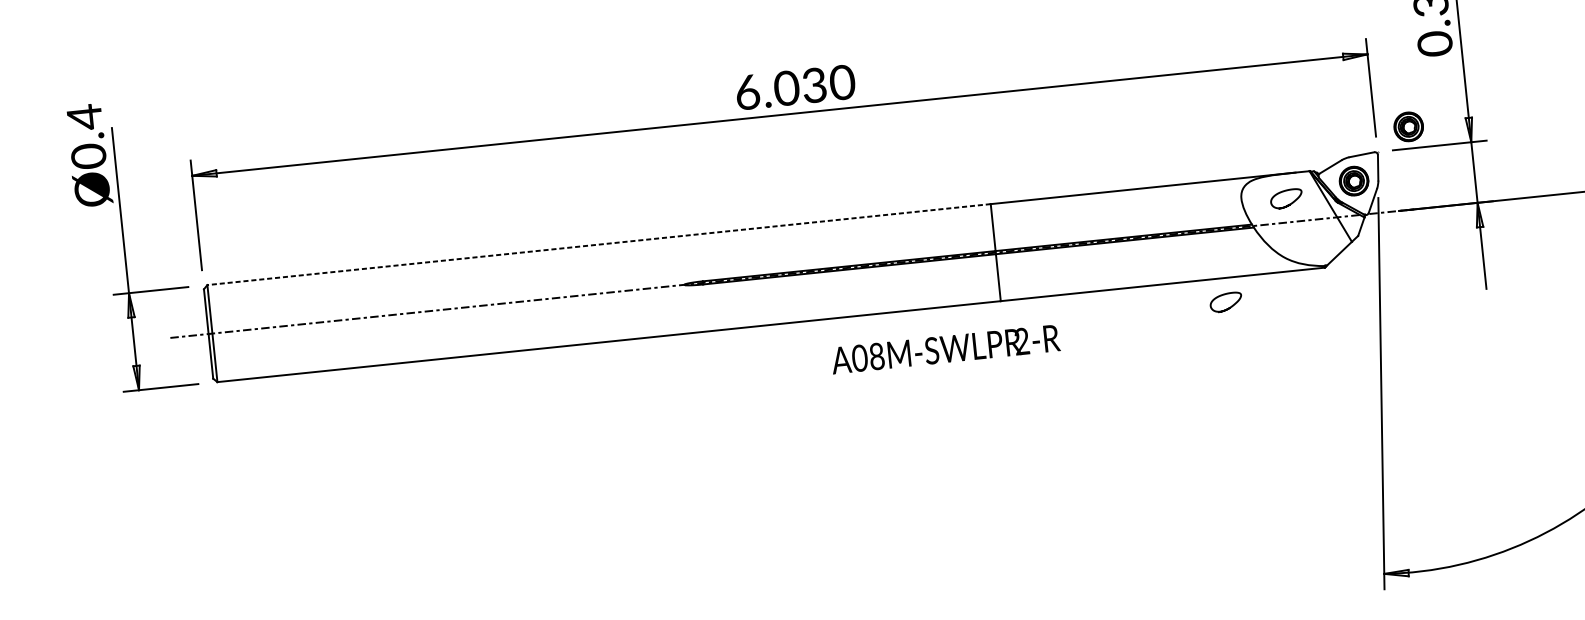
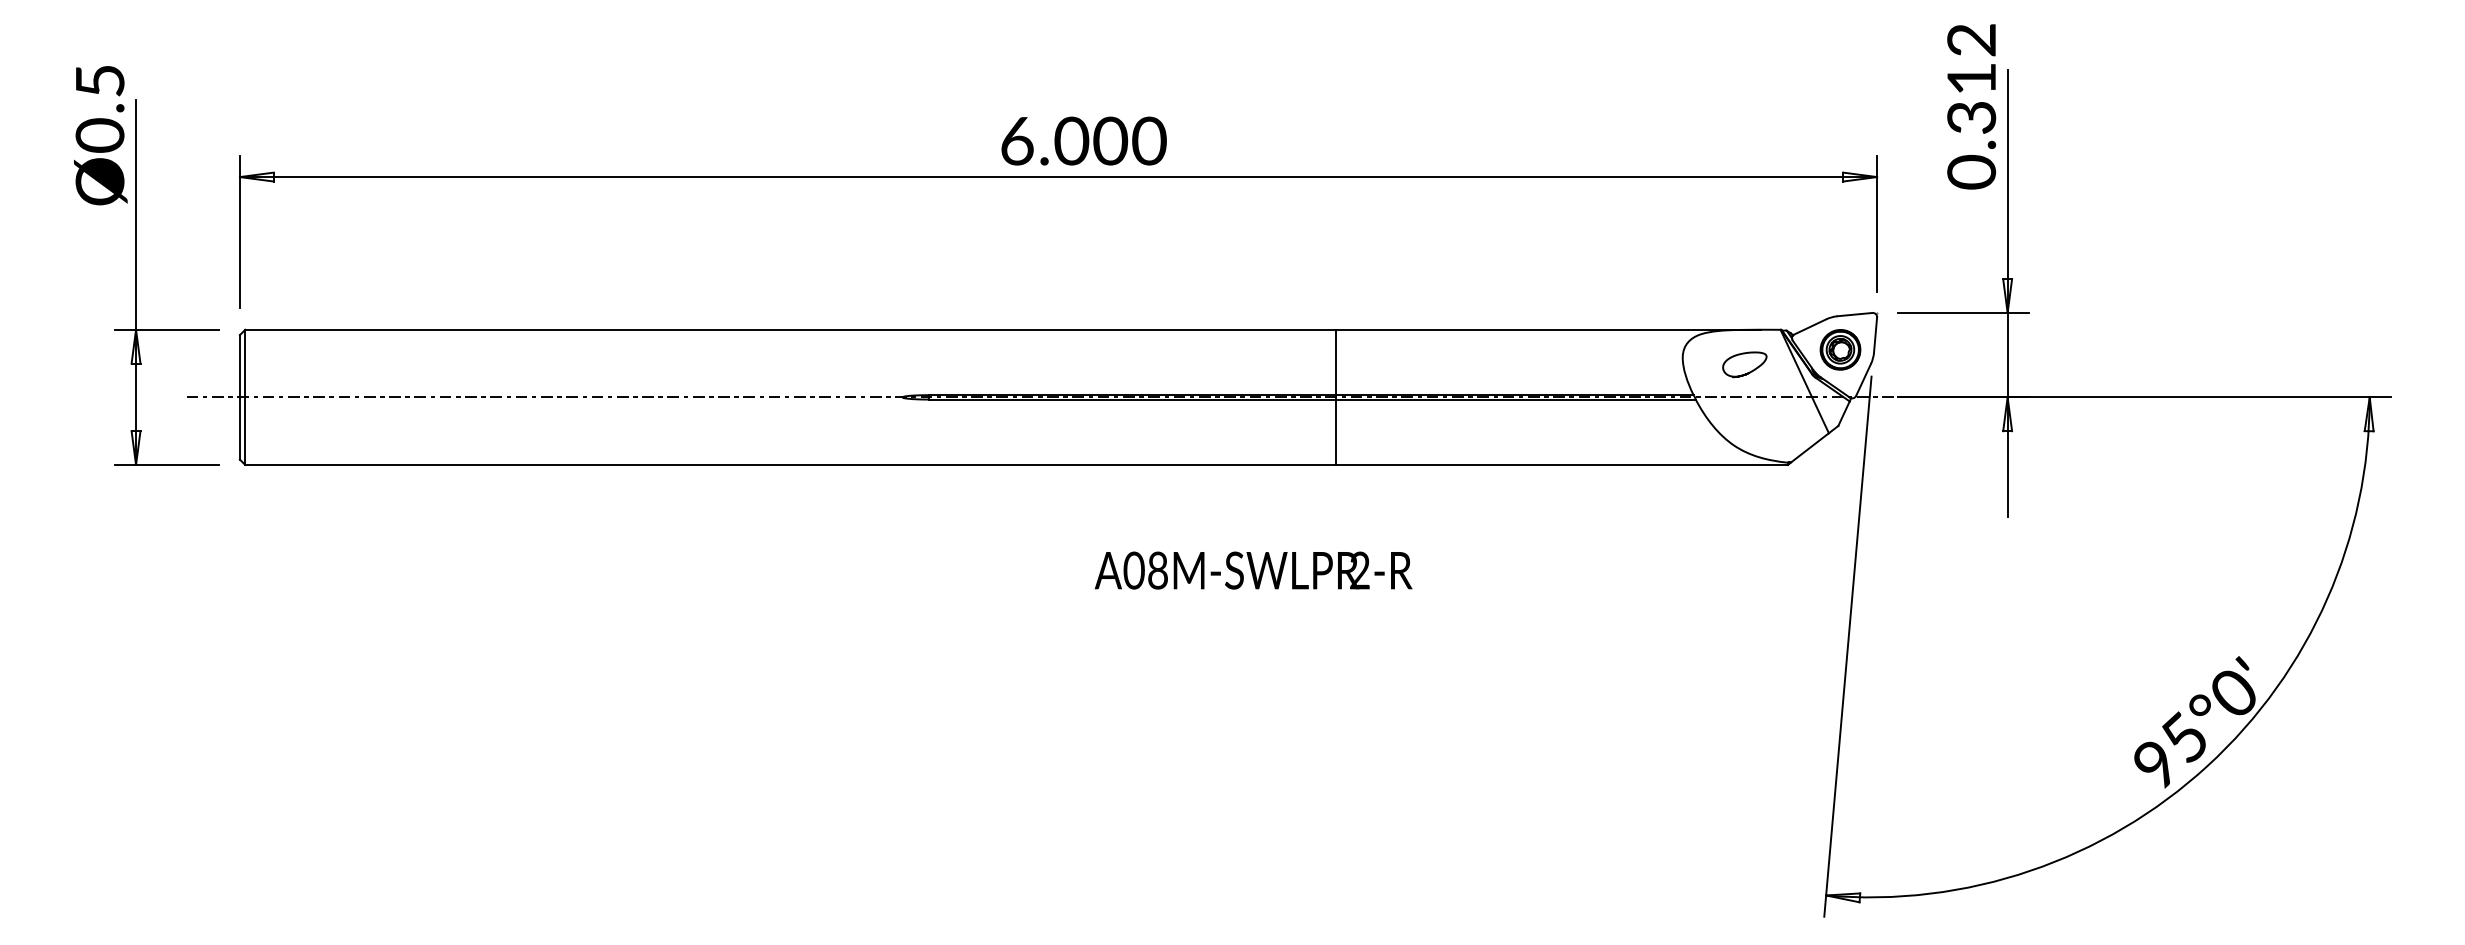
text: (814, 85) -> (1110, 140), 6.030 -> 6.000
text: (85, 117) -> (100, 81), Ø0.4 -> Ø0.5
part: (1408, 126) -> (1923, 282), removed
line: (598, 244) -> (790, 329), dashed -> solid
curve: (1228, 307) -> (1649, 506), removed
text: (945, 349) -> (1253, 570), moved

